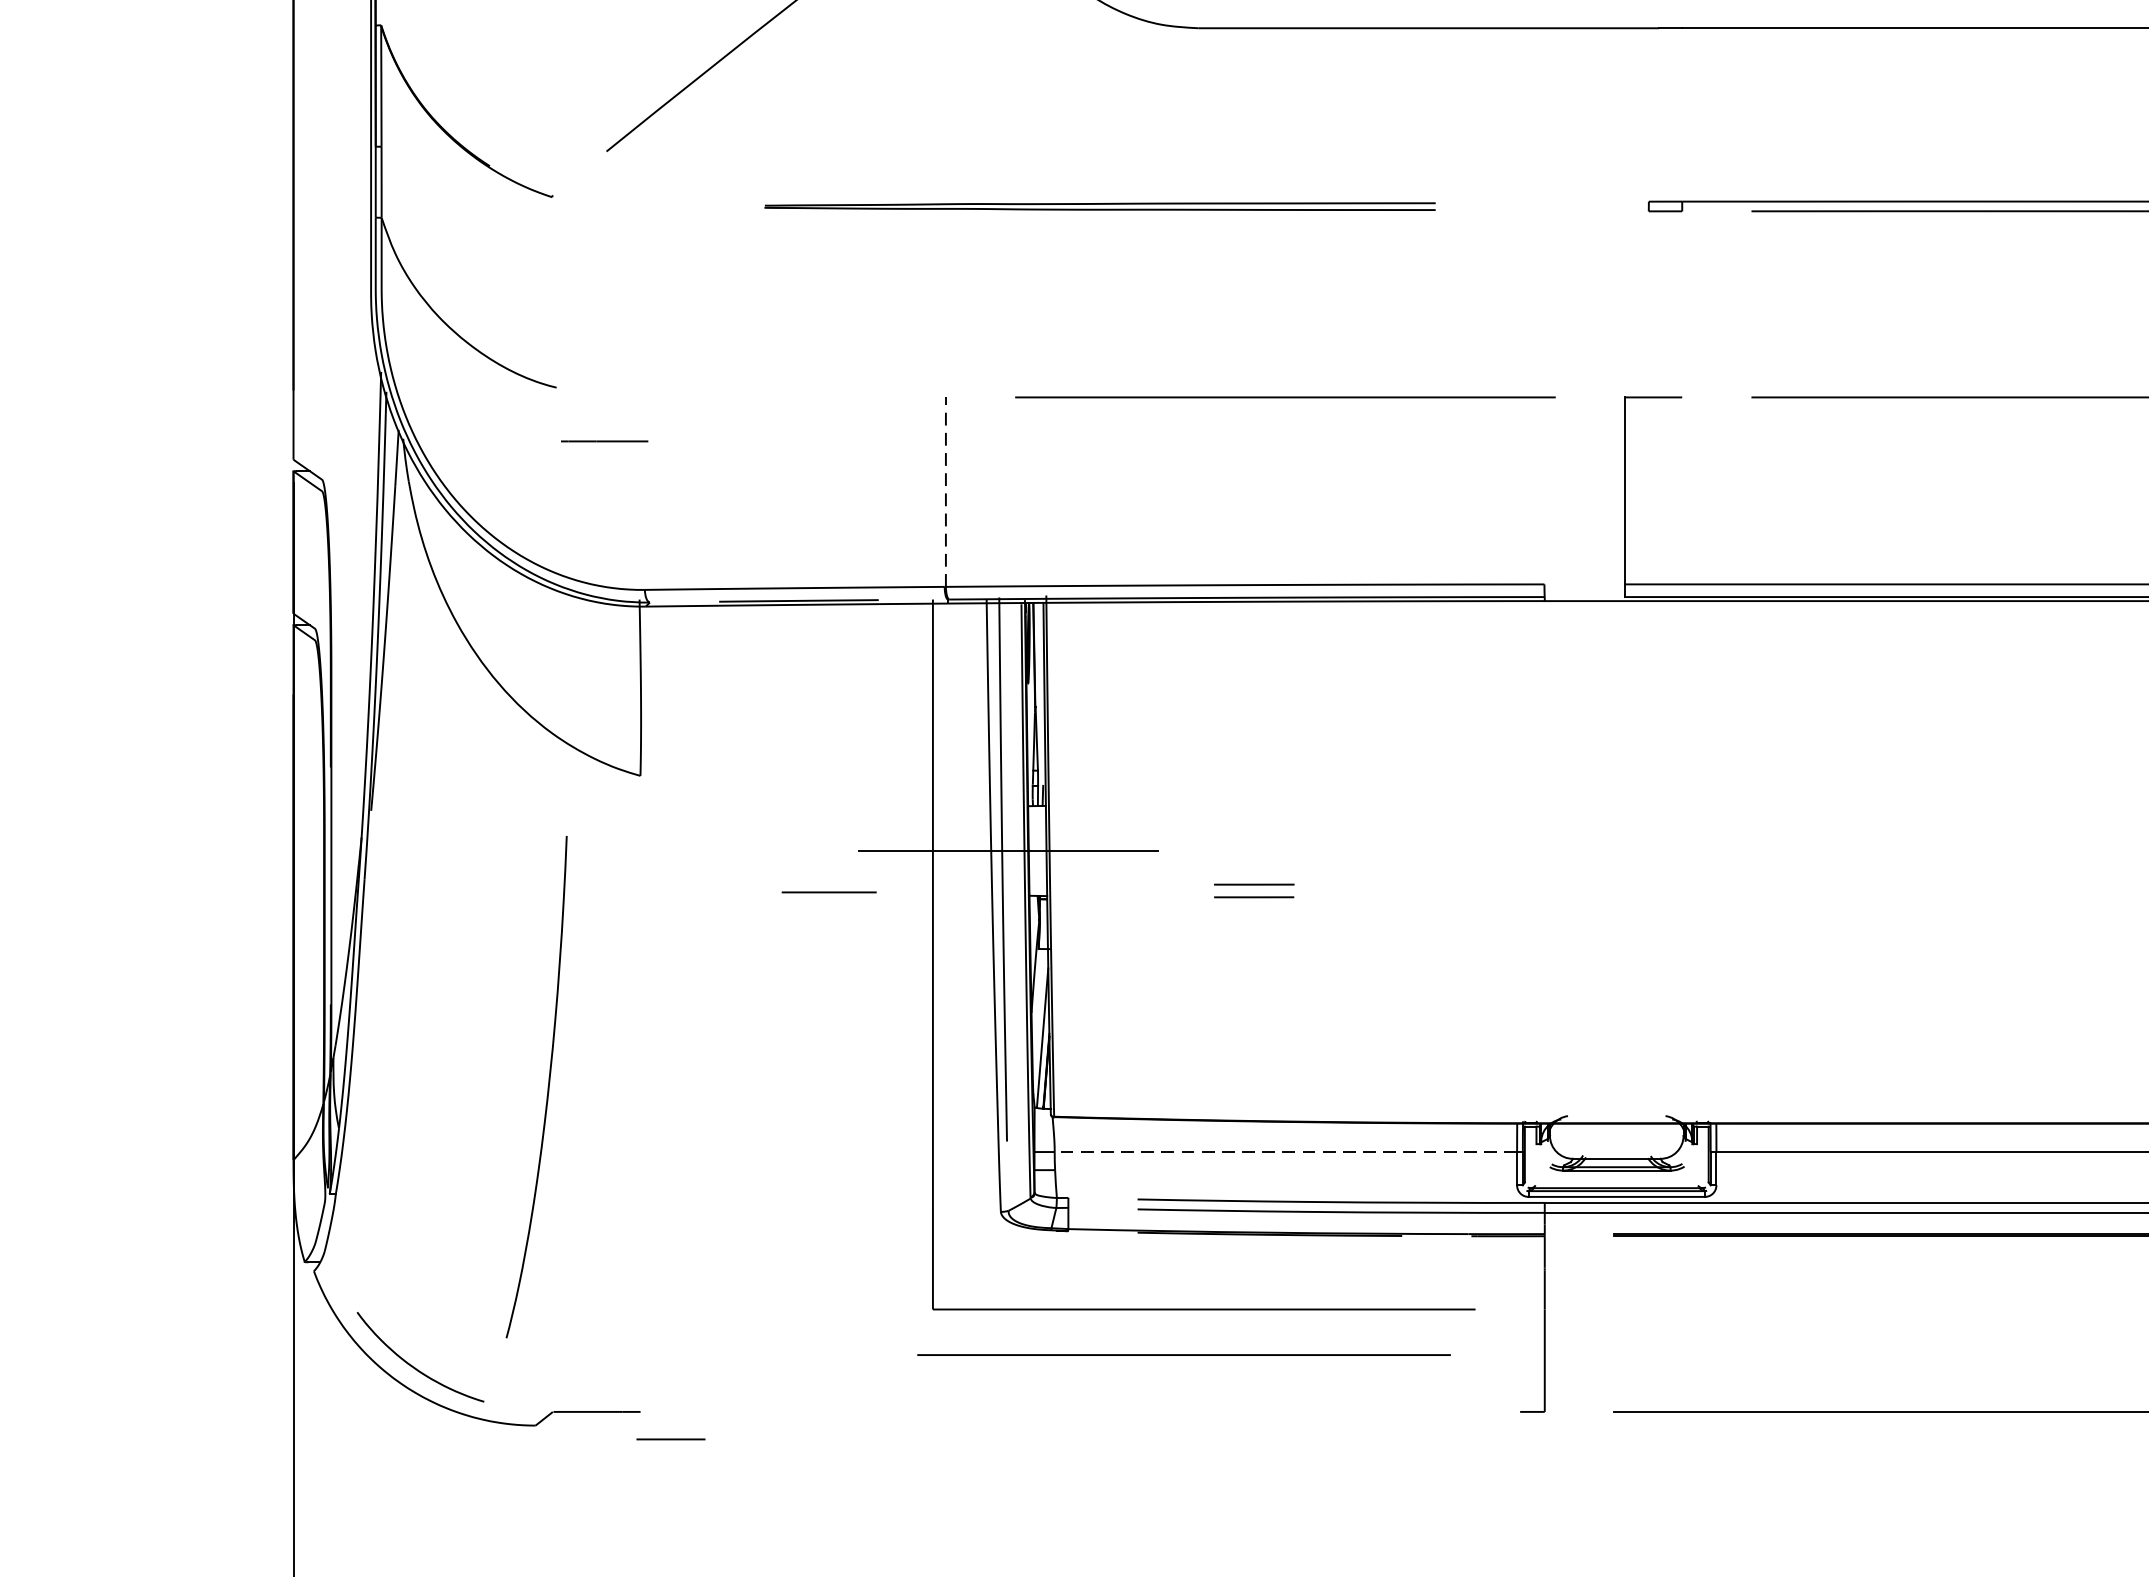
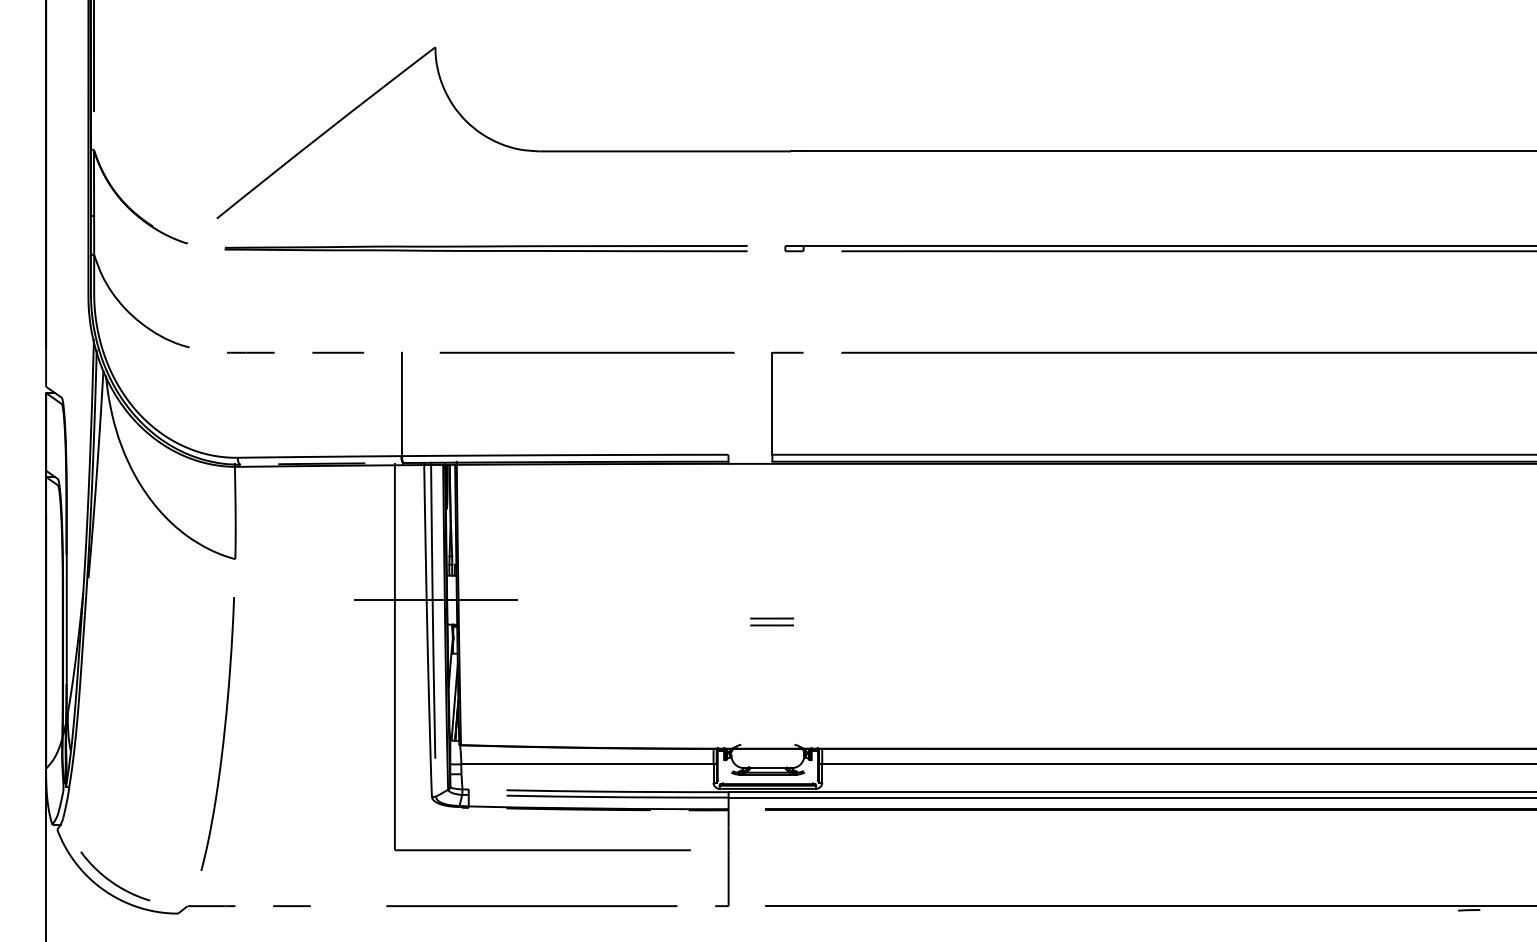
part: (1099, 206) -> (485, 248), size x1.43
line: (604, 440) -> (250, 352), moved
line: (945, 492) -> (401, 404), dashed -> solid
part: (1254, 890) -> (772, 621), moved
line: (829, 891) -> (338, 352), moved
curve: (547, 1086) -> (223, 733), moved
line: (1284, 1152) -> (586, 764), dashed -> solid
line: (1183, 1353) -> (531, 905), moved
line: (670, 1438) -> (291, 905), moved

